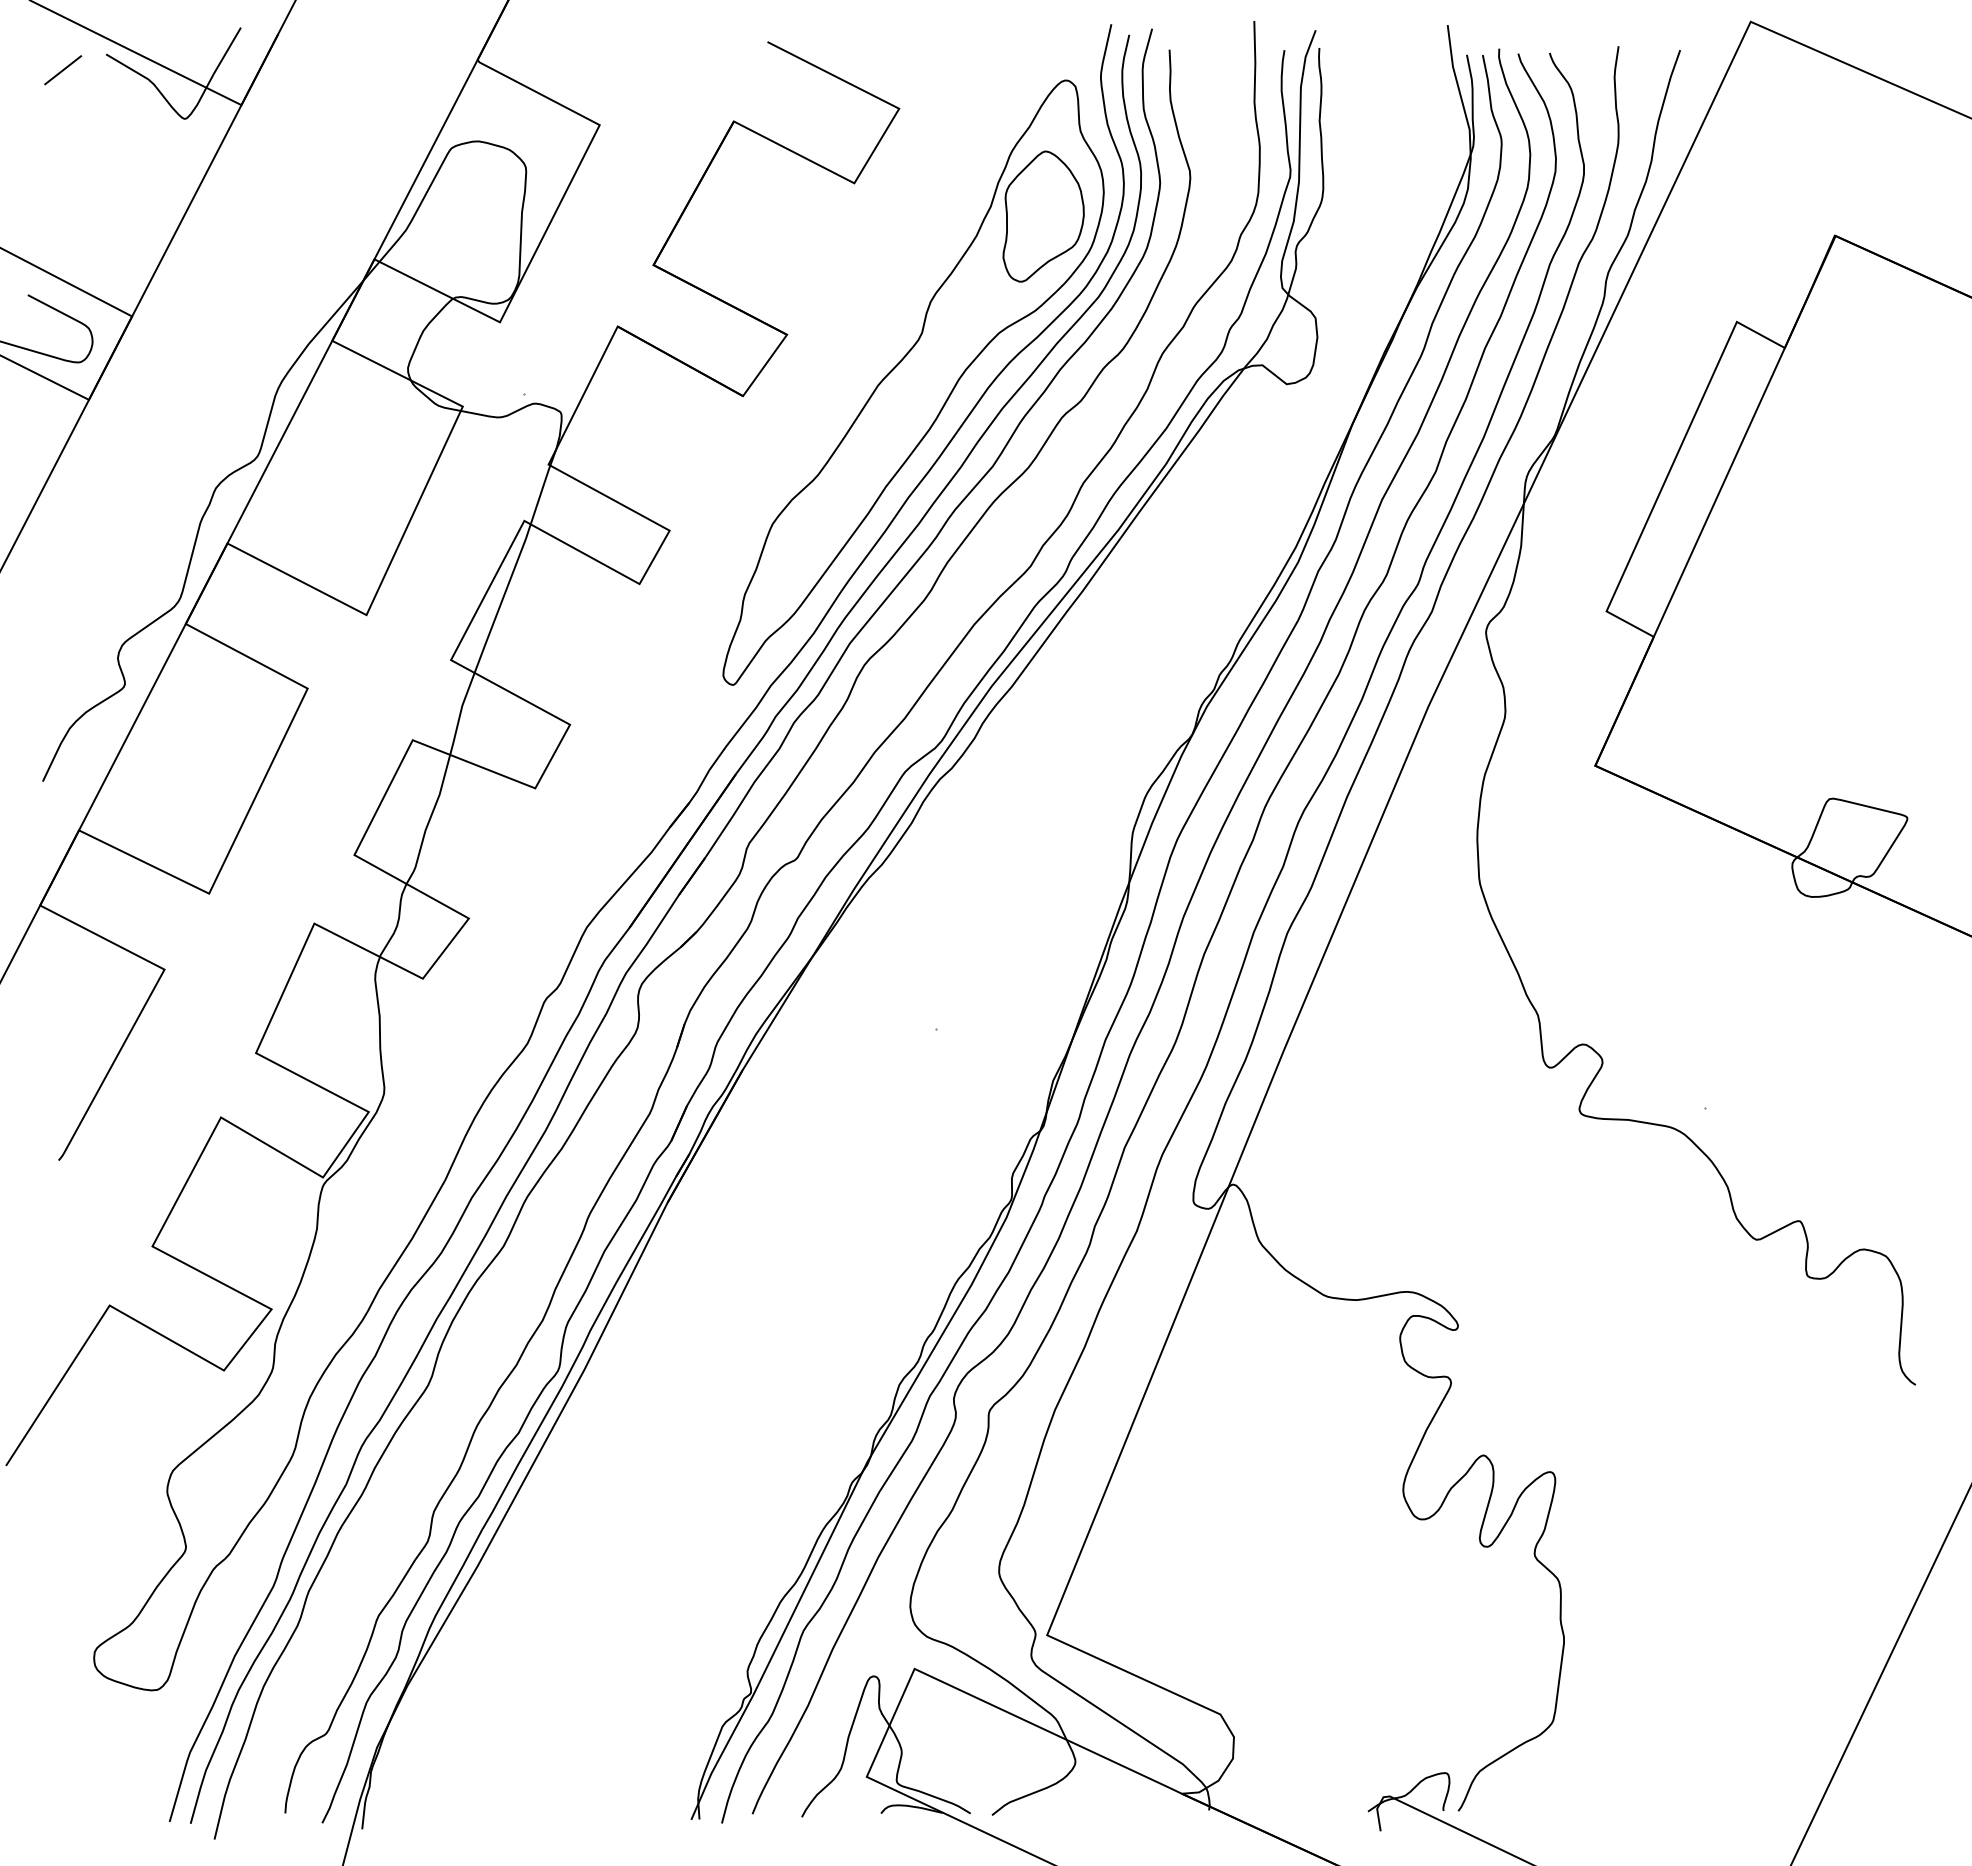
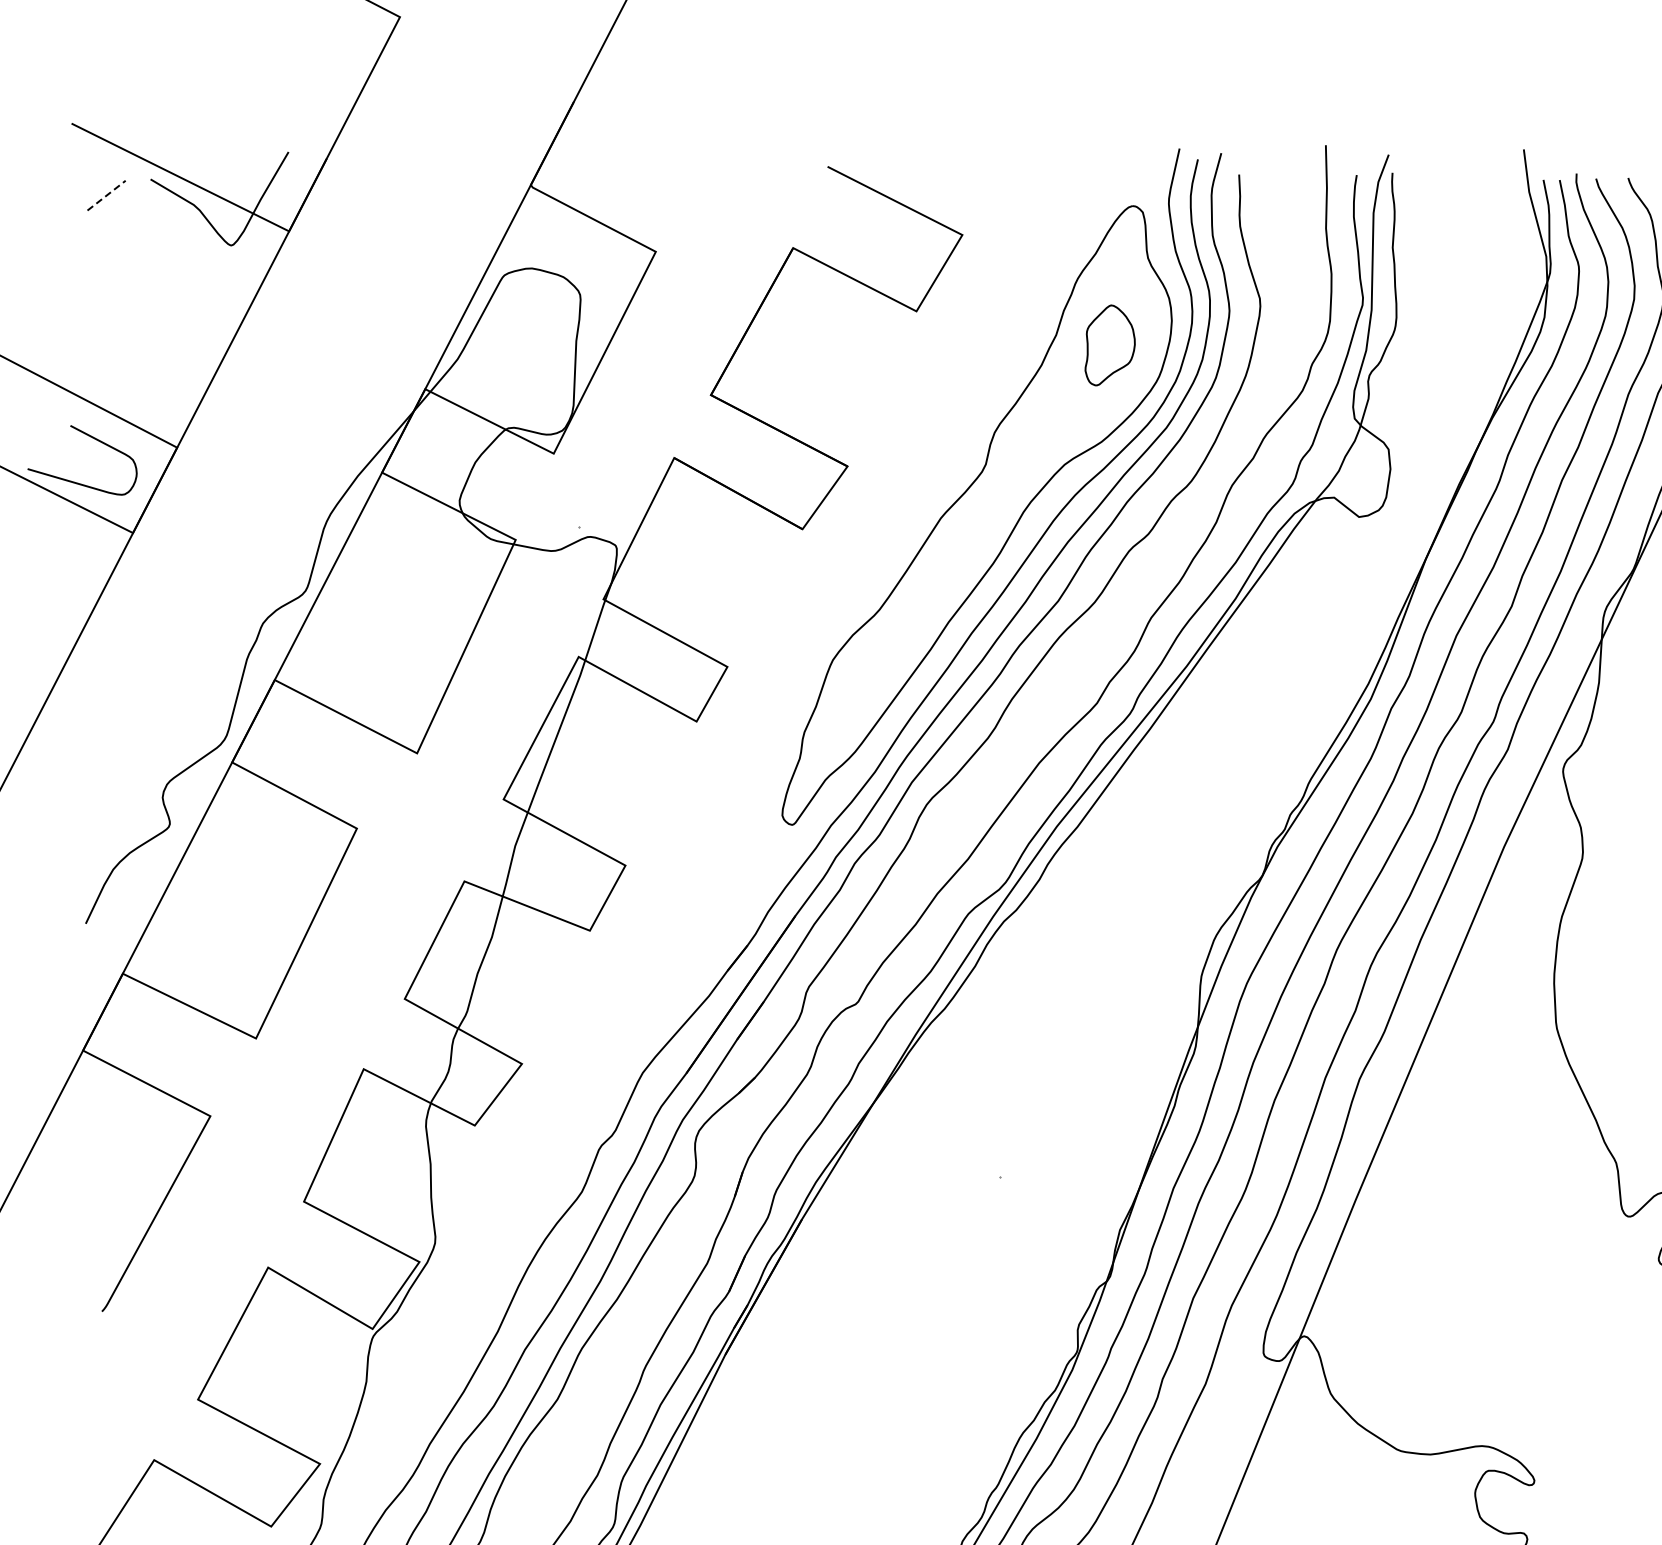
line: (63, 70) -> (106, 195), solid -> dashed
part: (1043, 216) -> (1110, 345), size x0.6

